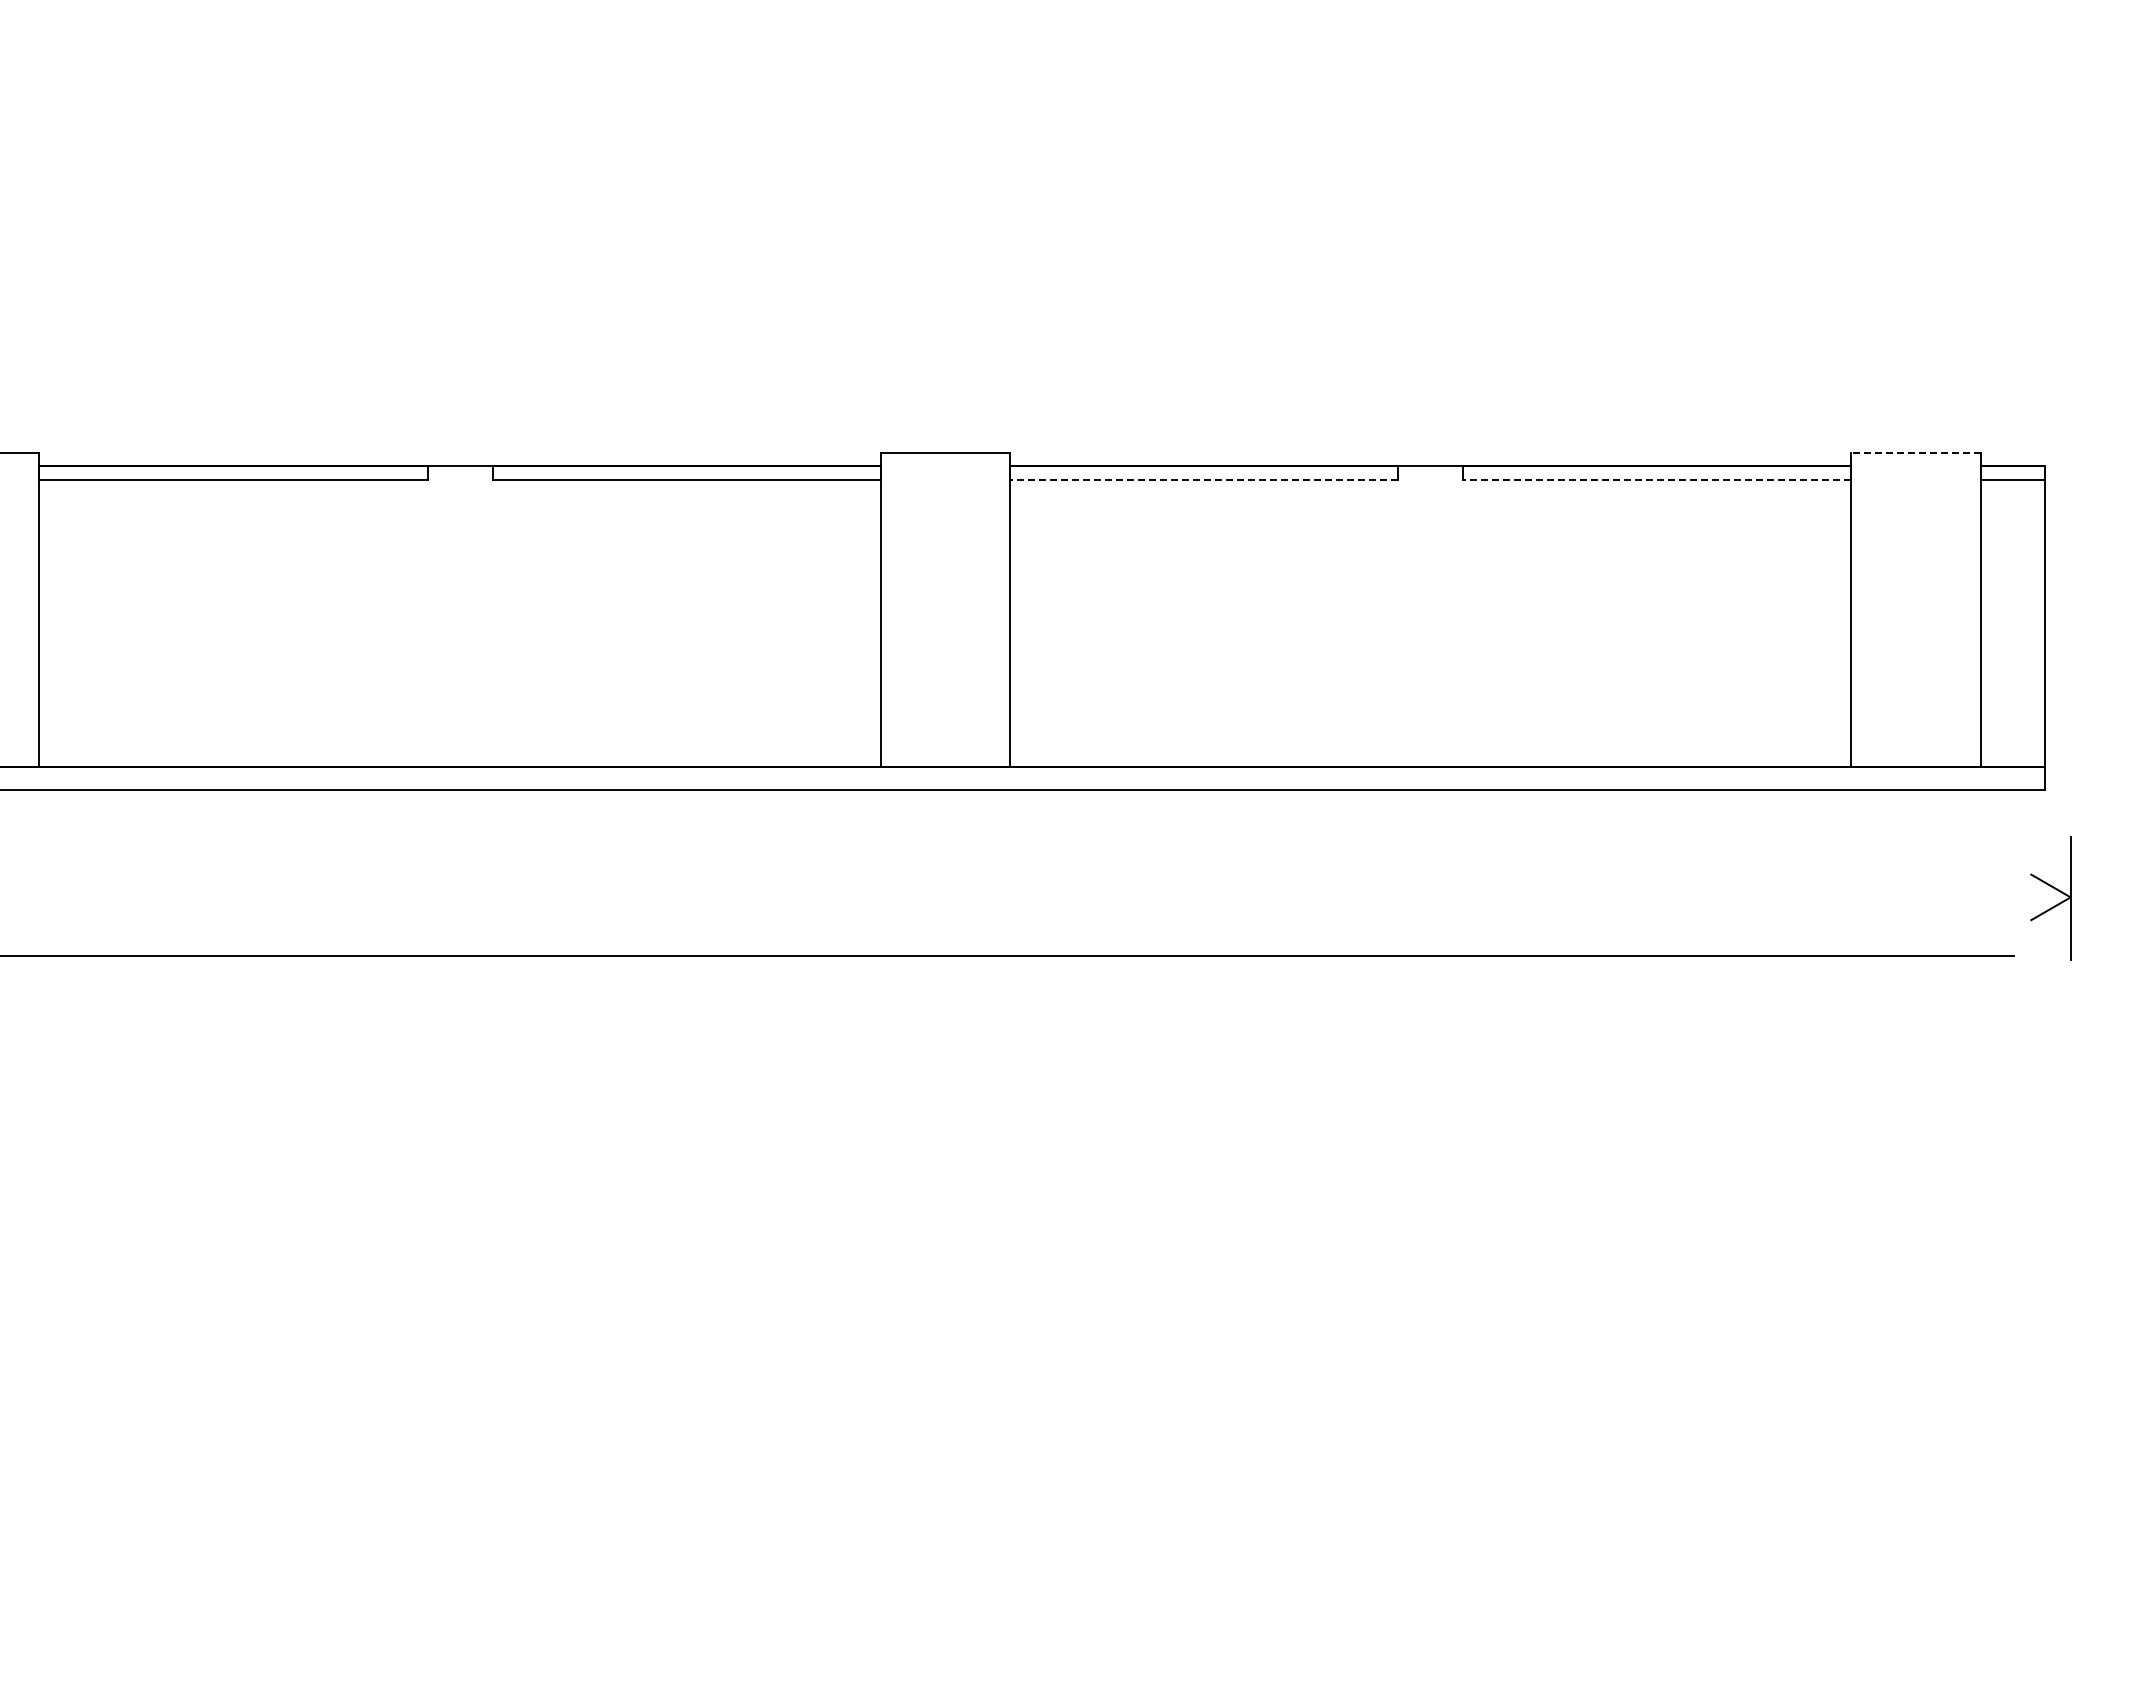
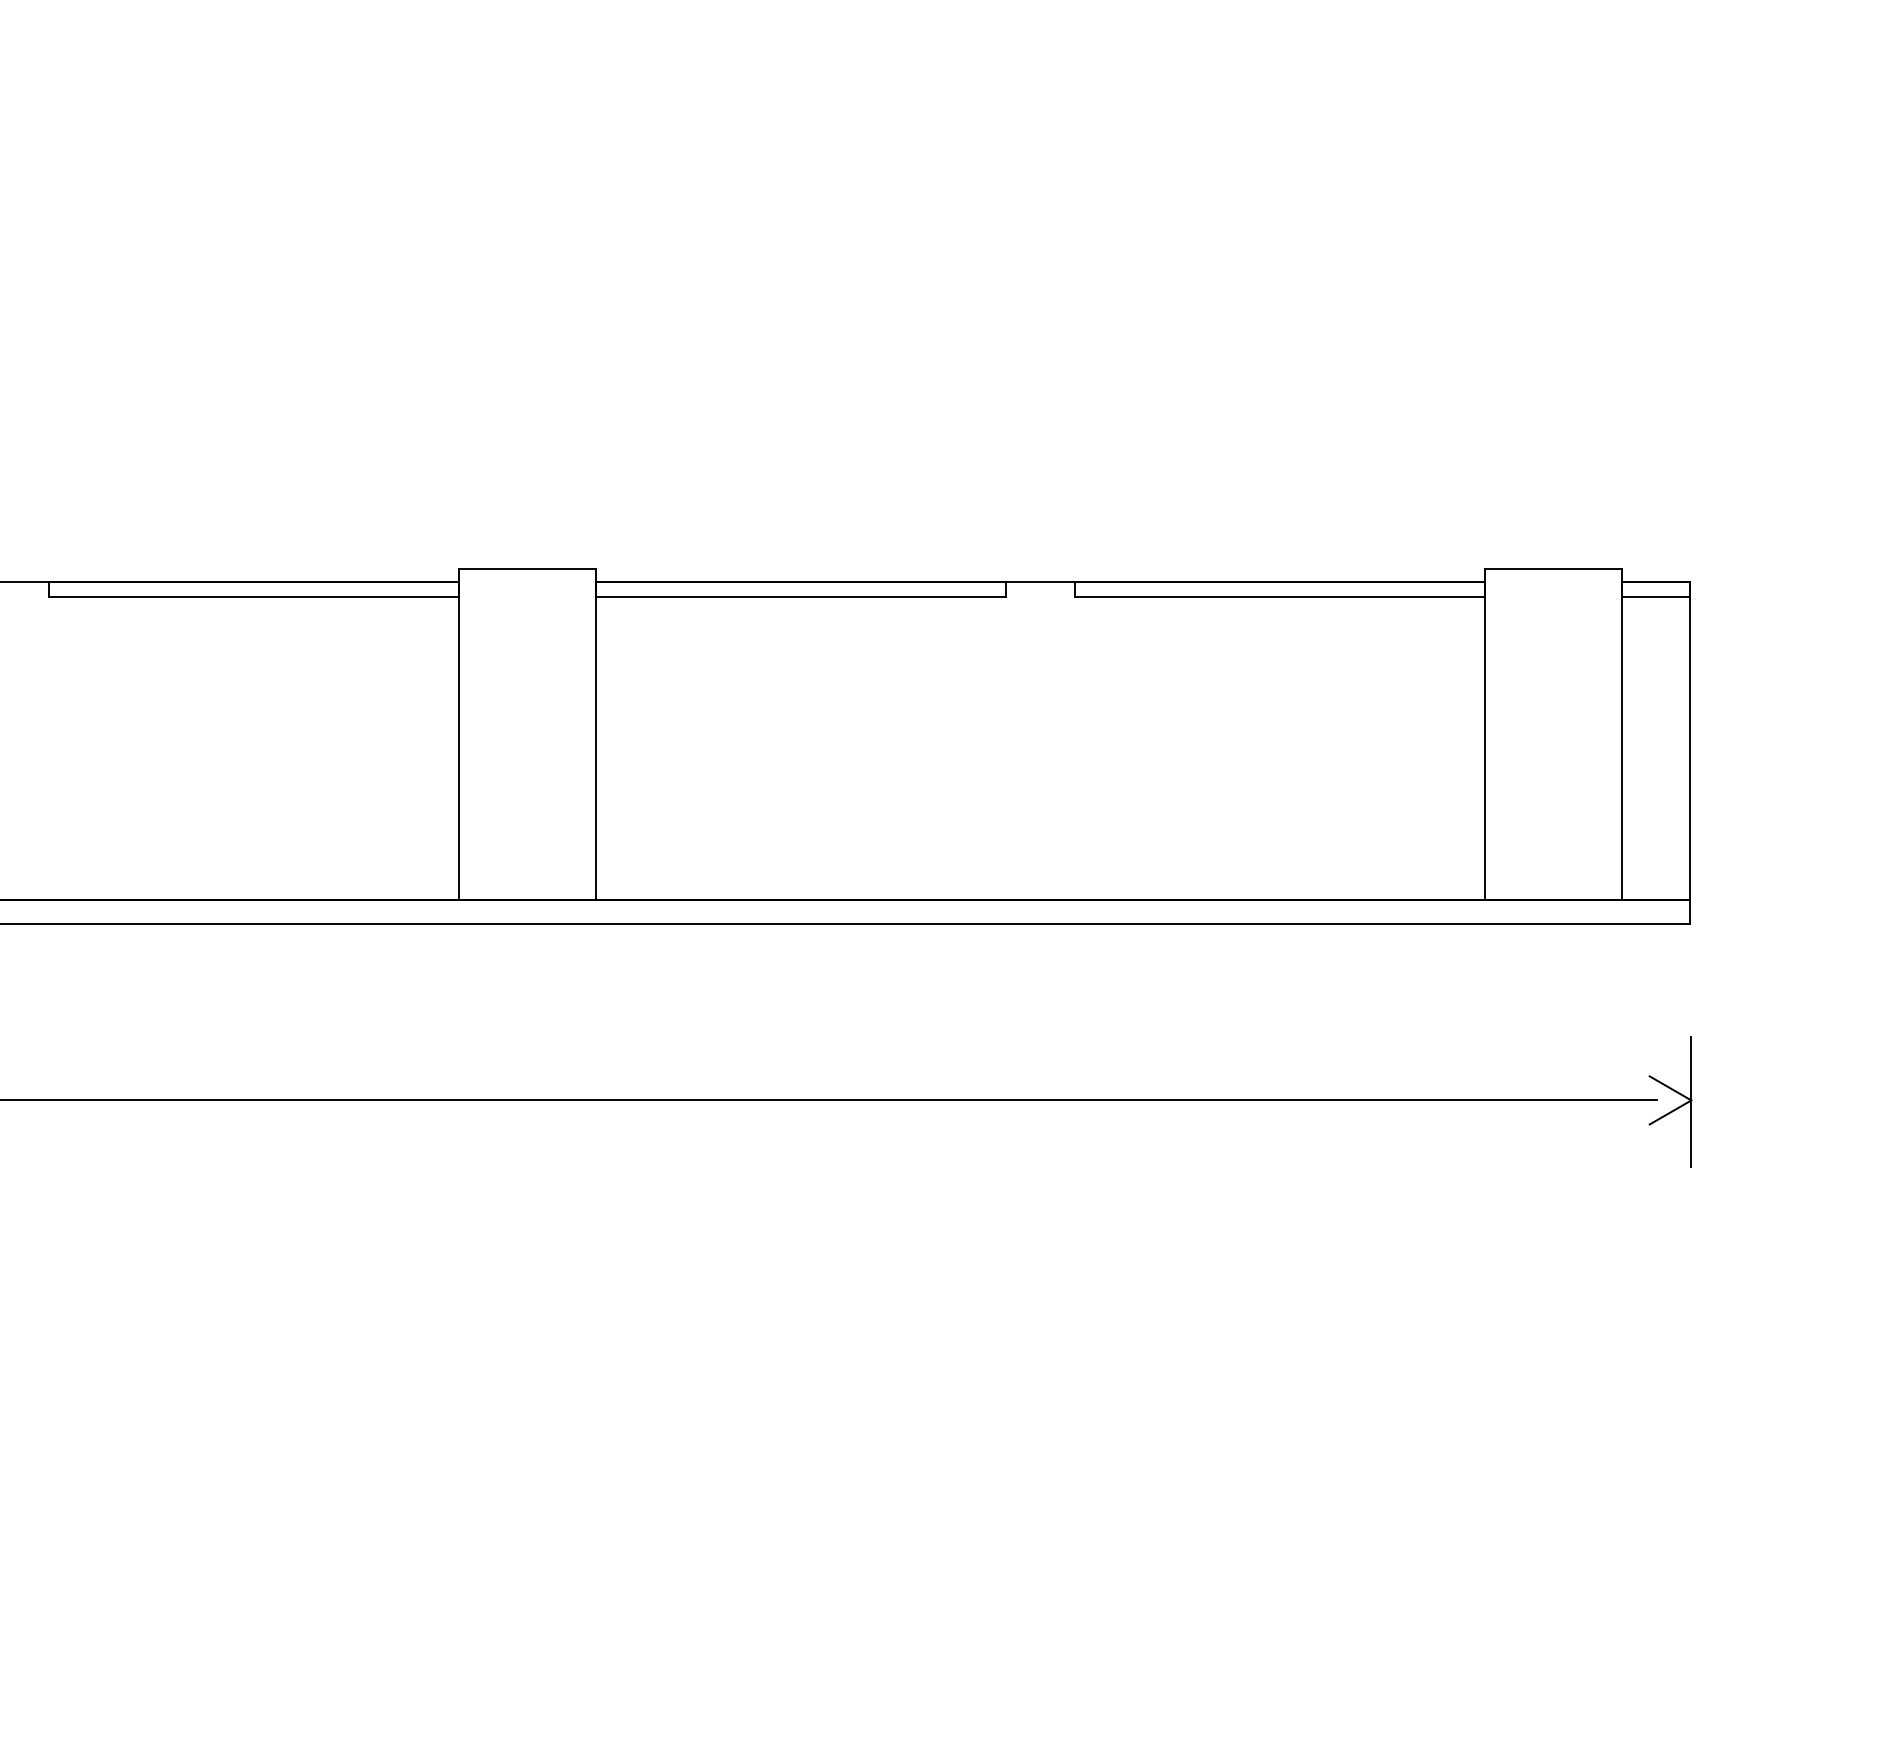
line: (1915, 453) -> (1552, 568), dashed -> solid
line: (1203, 479) -> (800, 596), dashed -> solid
line: (1656, 479) -> (1279, 596), dashed -> solid
part: (2054, 905) -> (1674, 1108), moved

